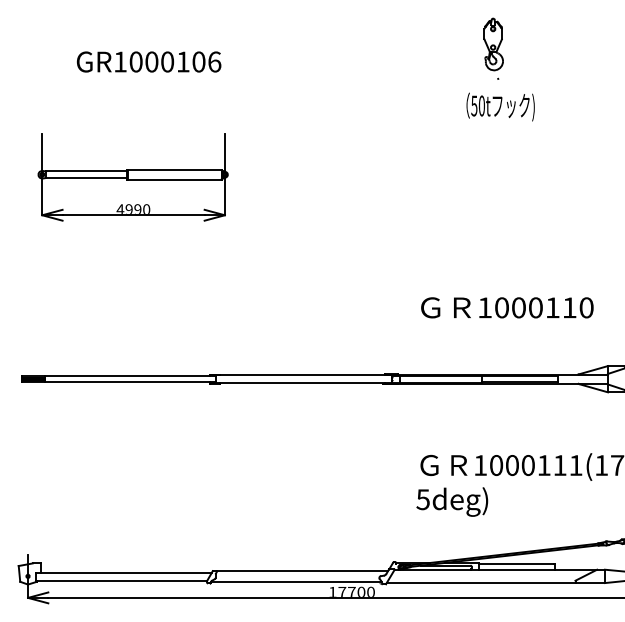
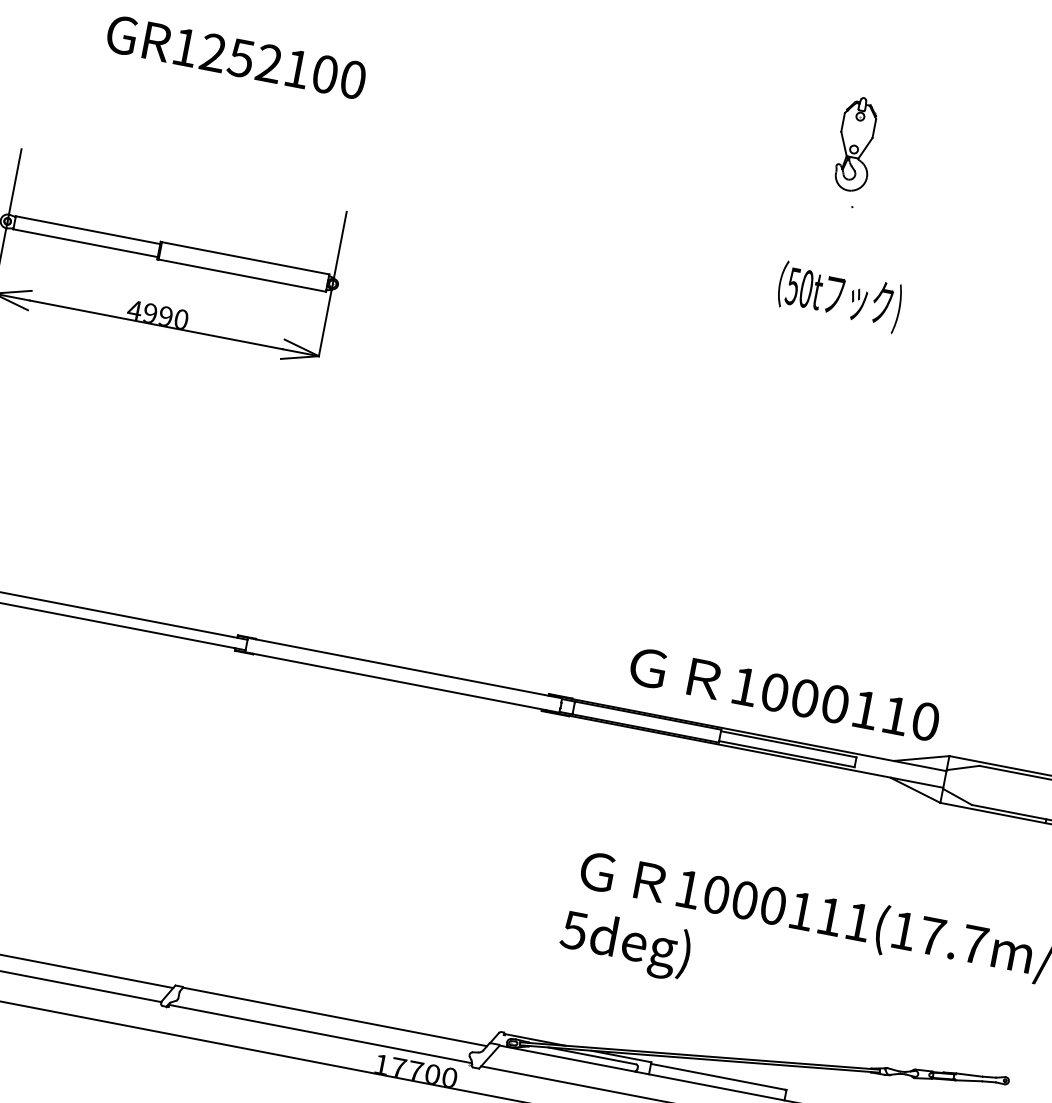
text: (175, 61) -> (283, 65), GR1000106 -> GR1252100
text: (500, 106) -> (839, 296), moved
text: (507, 307) -> (784, 693), moved

